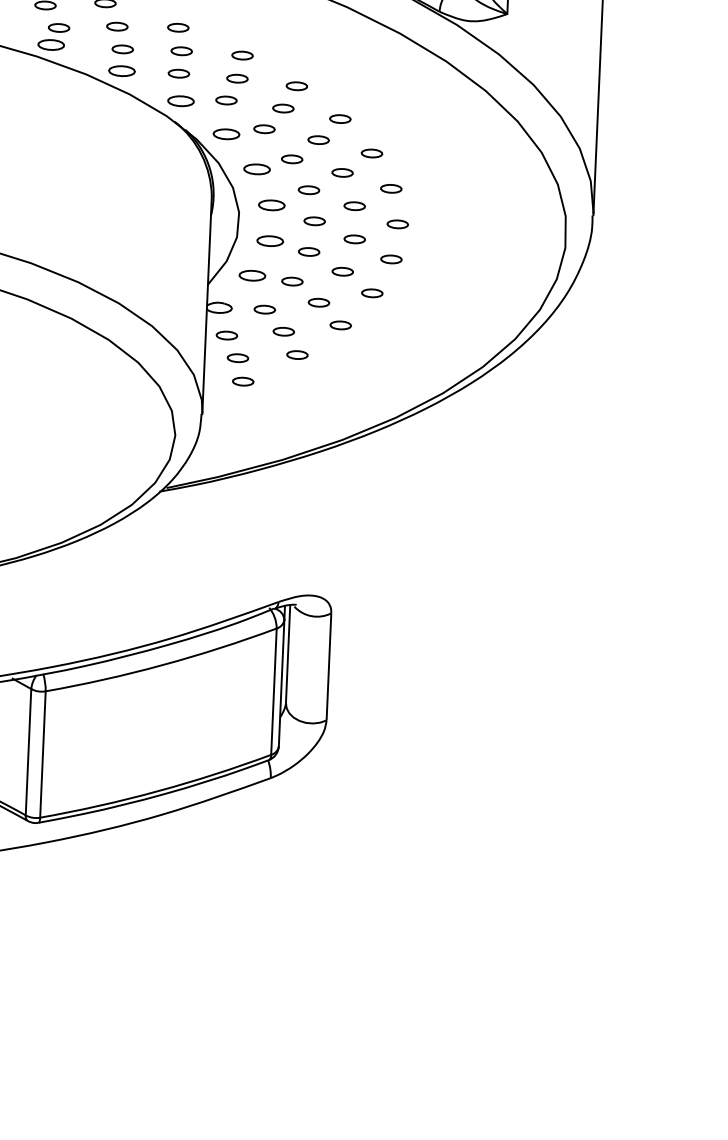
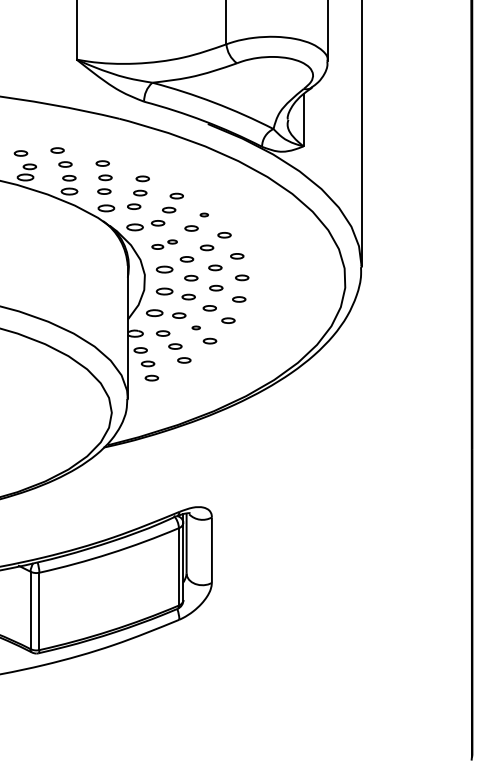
part: (340, 118) -> (204, 214), size x0.6
part: (273, 164) -> (164, 244), size x0.7
part: (319, 302) -> (196, 327), size x0.6

